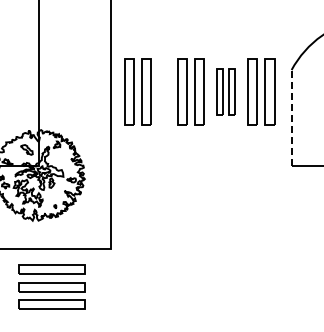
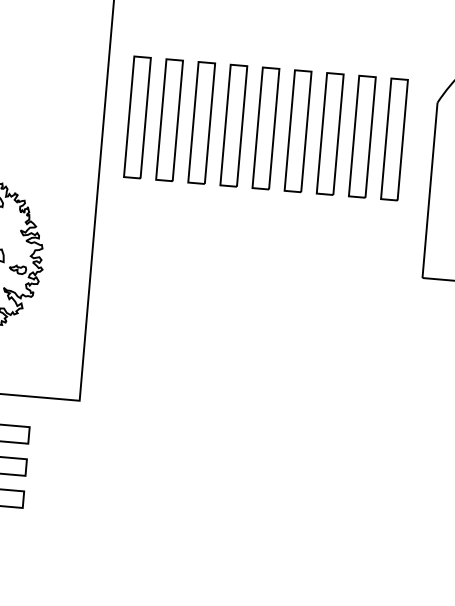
part: (164, 91) -> (201, 122), added
part: (225, 91) -> (313, 131), size x1.43
line: (291, 117) -> (429, 189), dashed -> solid

